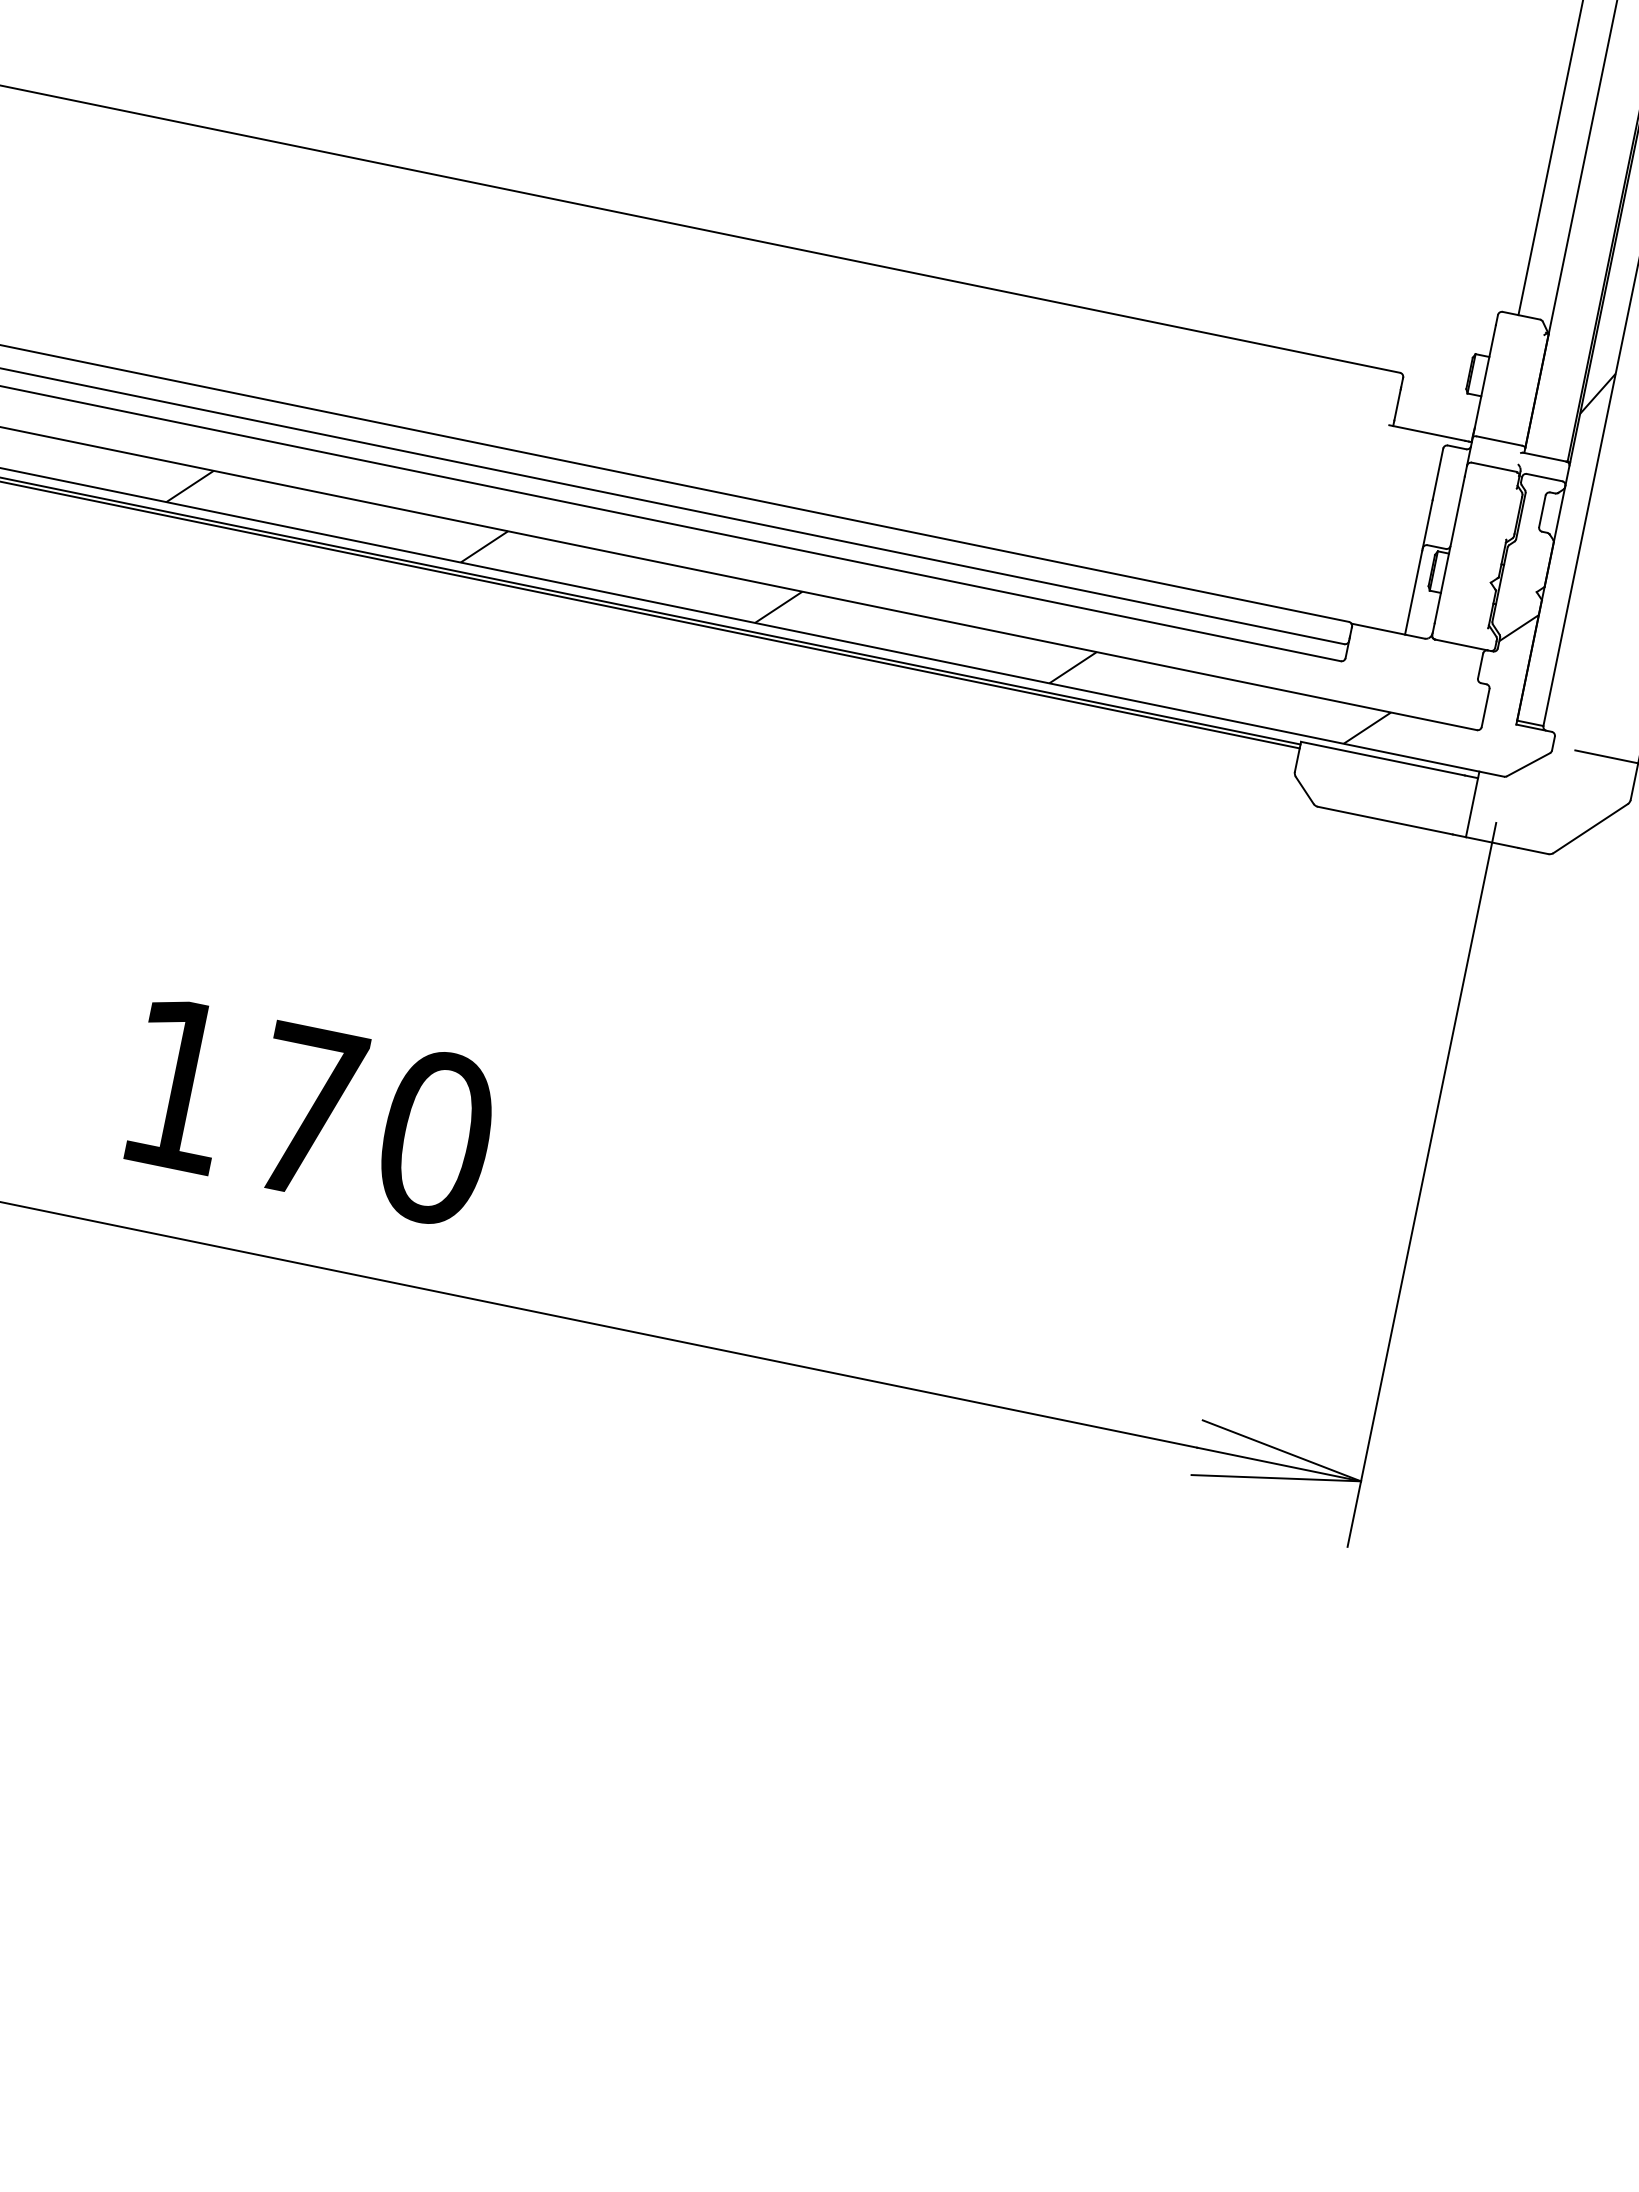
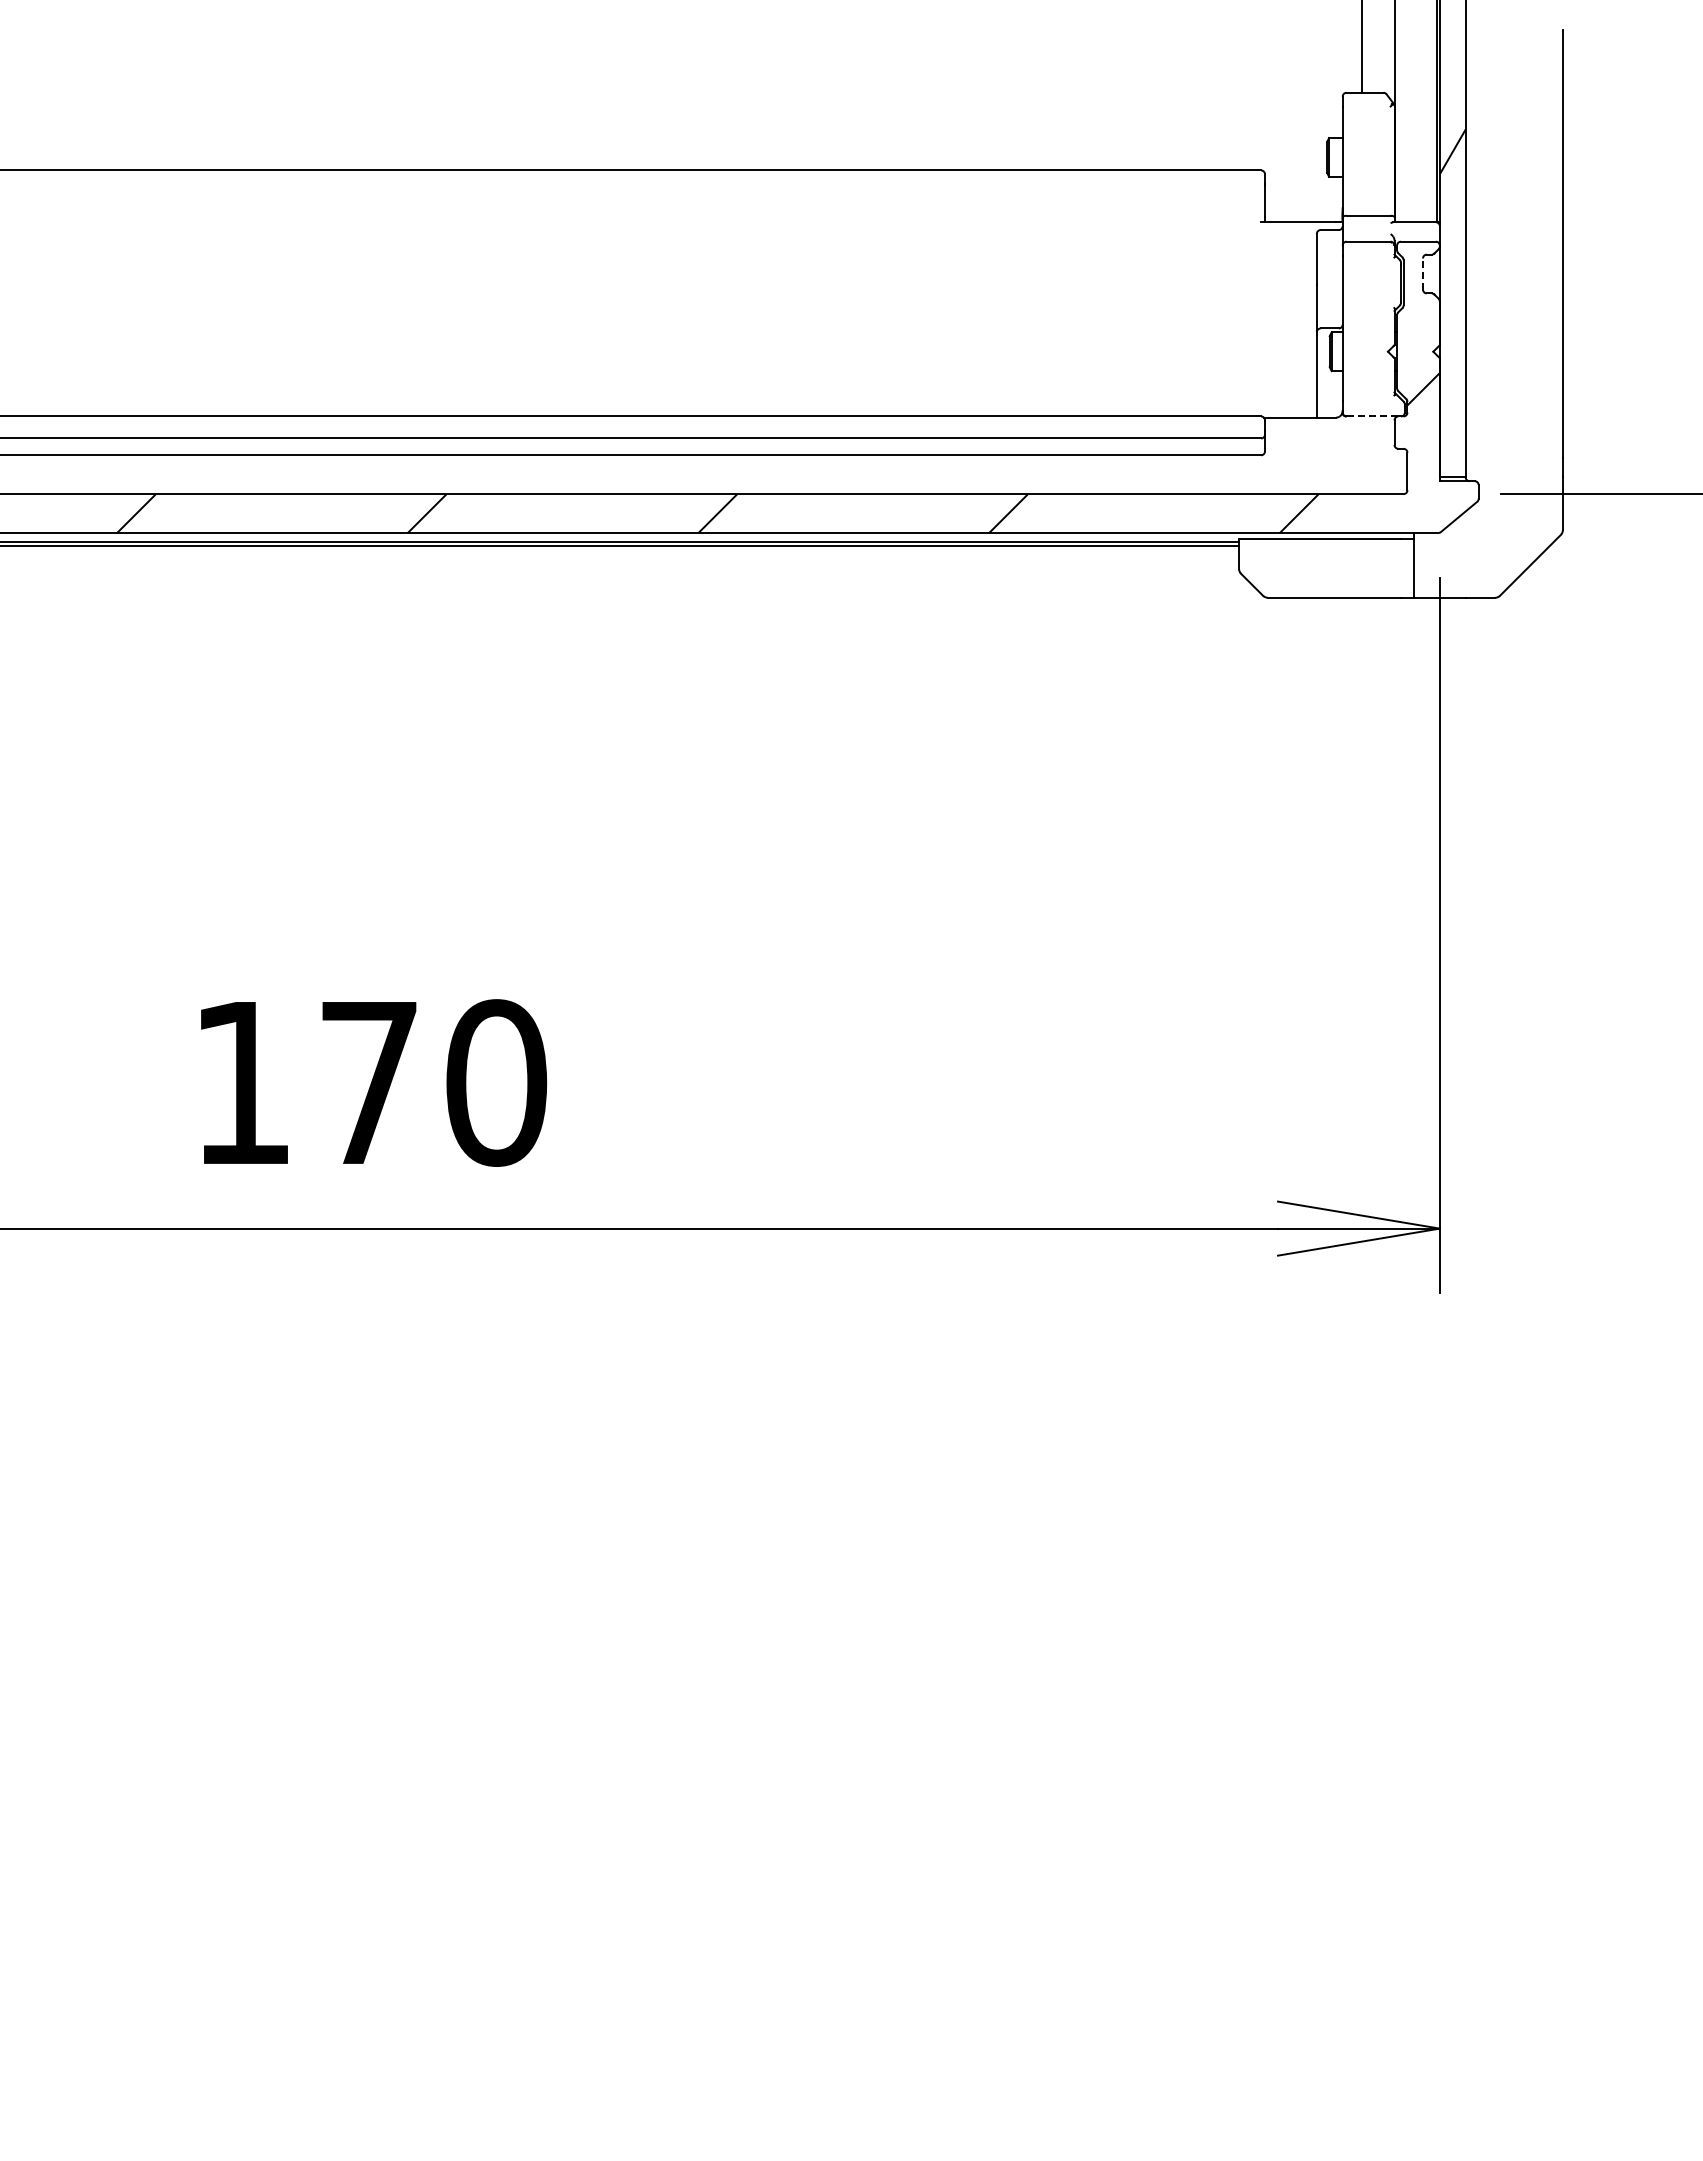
line: (1541, 511) -> (1422, 274), solid -> dashed
line: (1461, 645) -> (1372, 416), solid -> dashed

